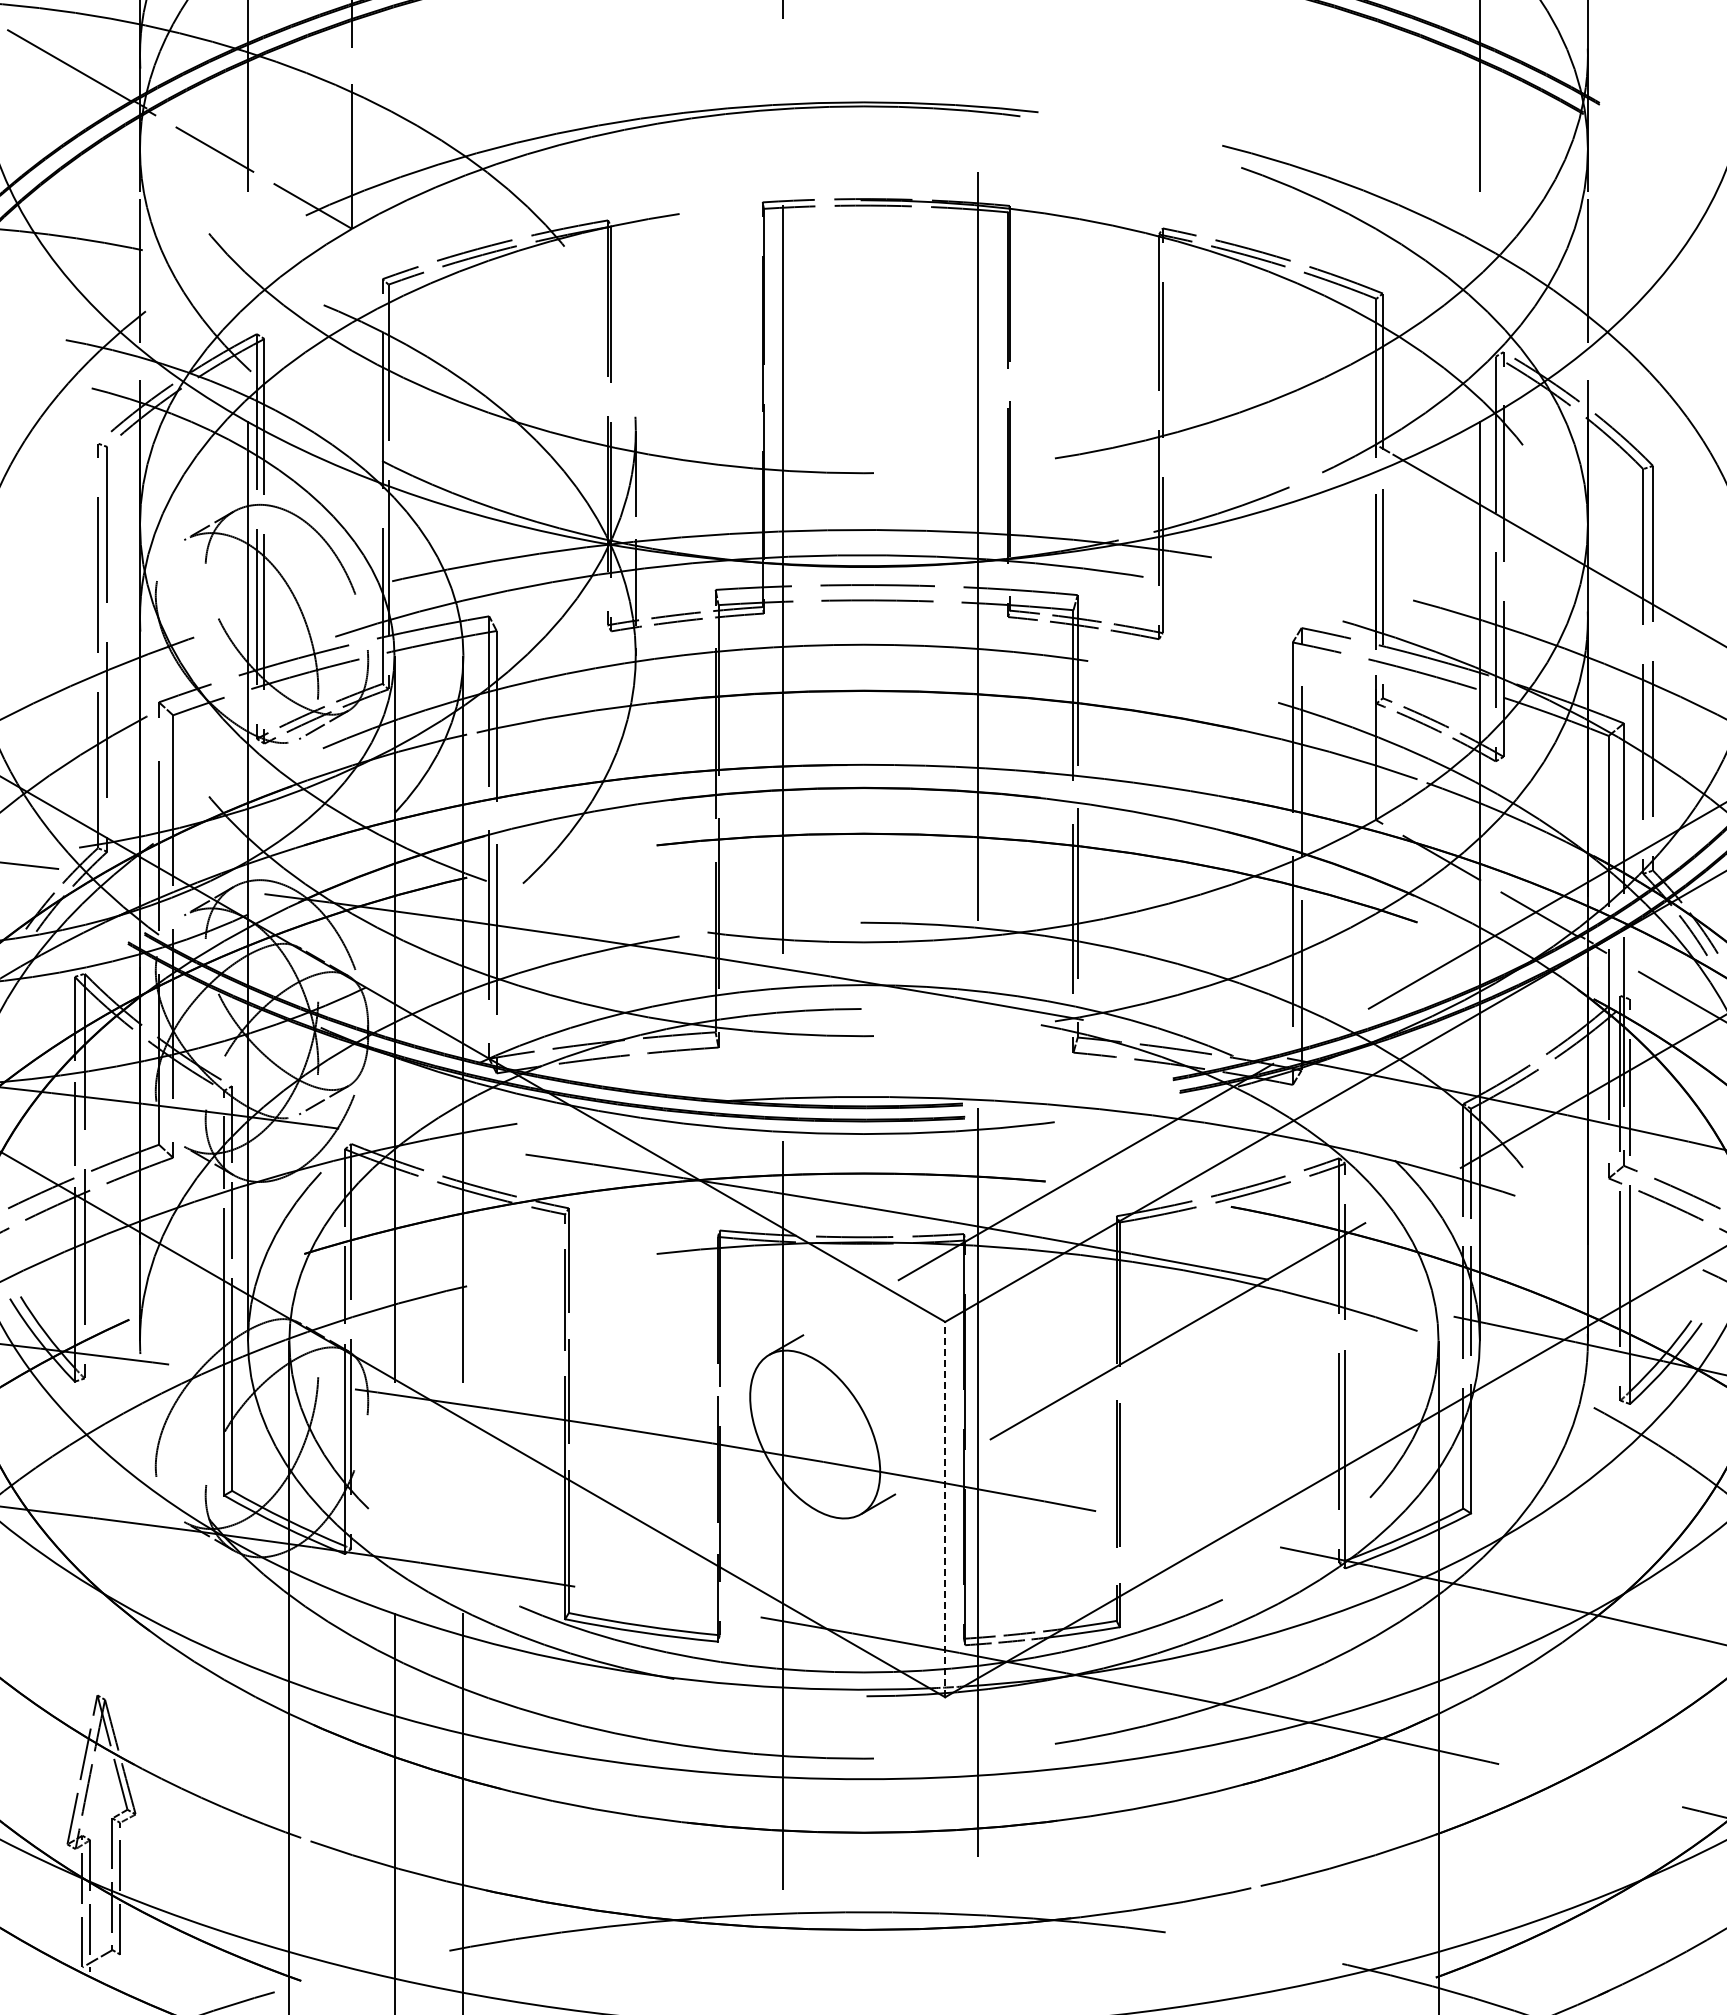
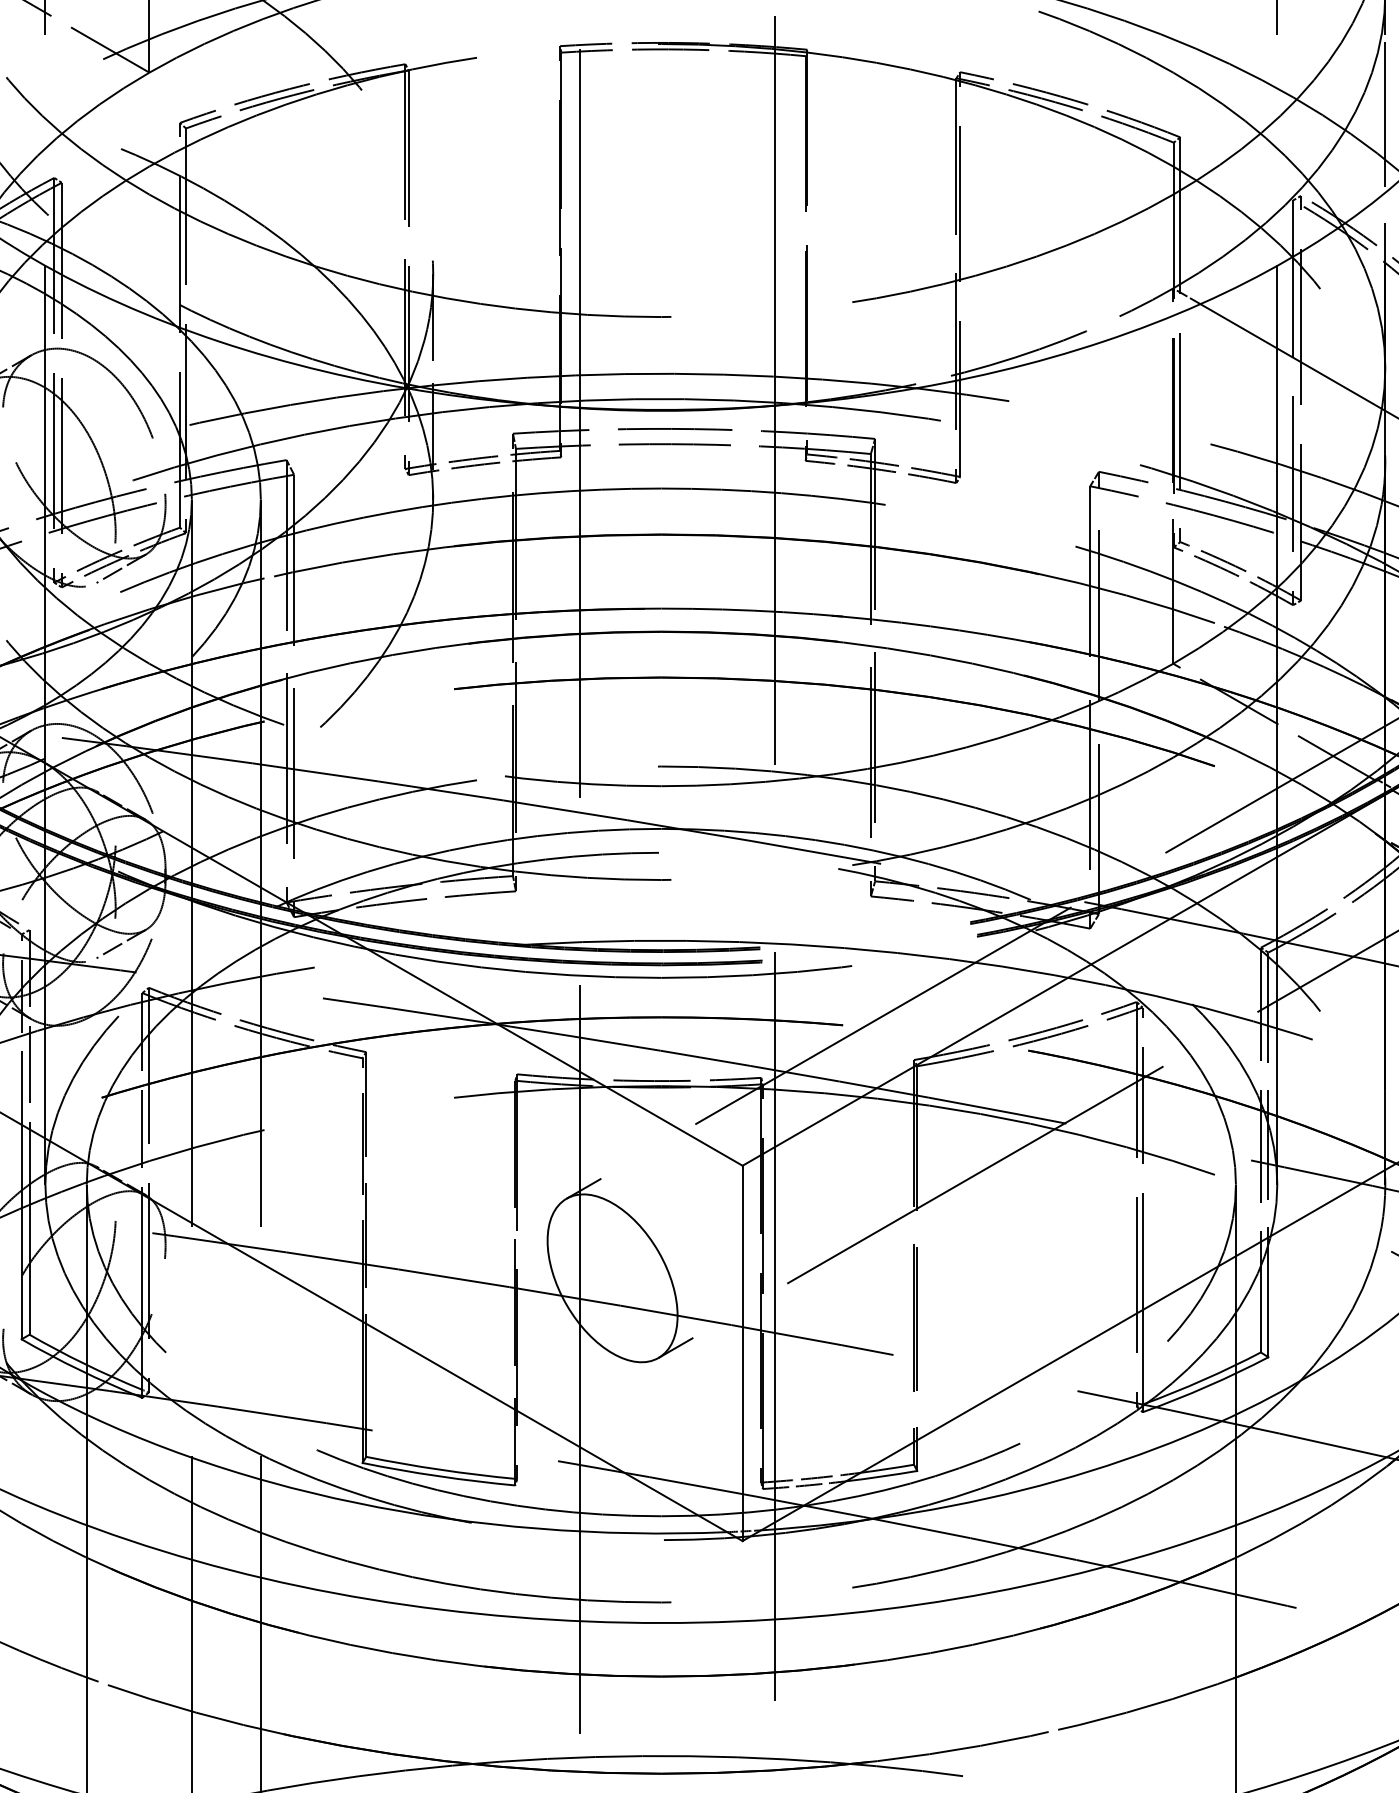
line: (945, 1509) -> (742, 1353), dashed -> solid

